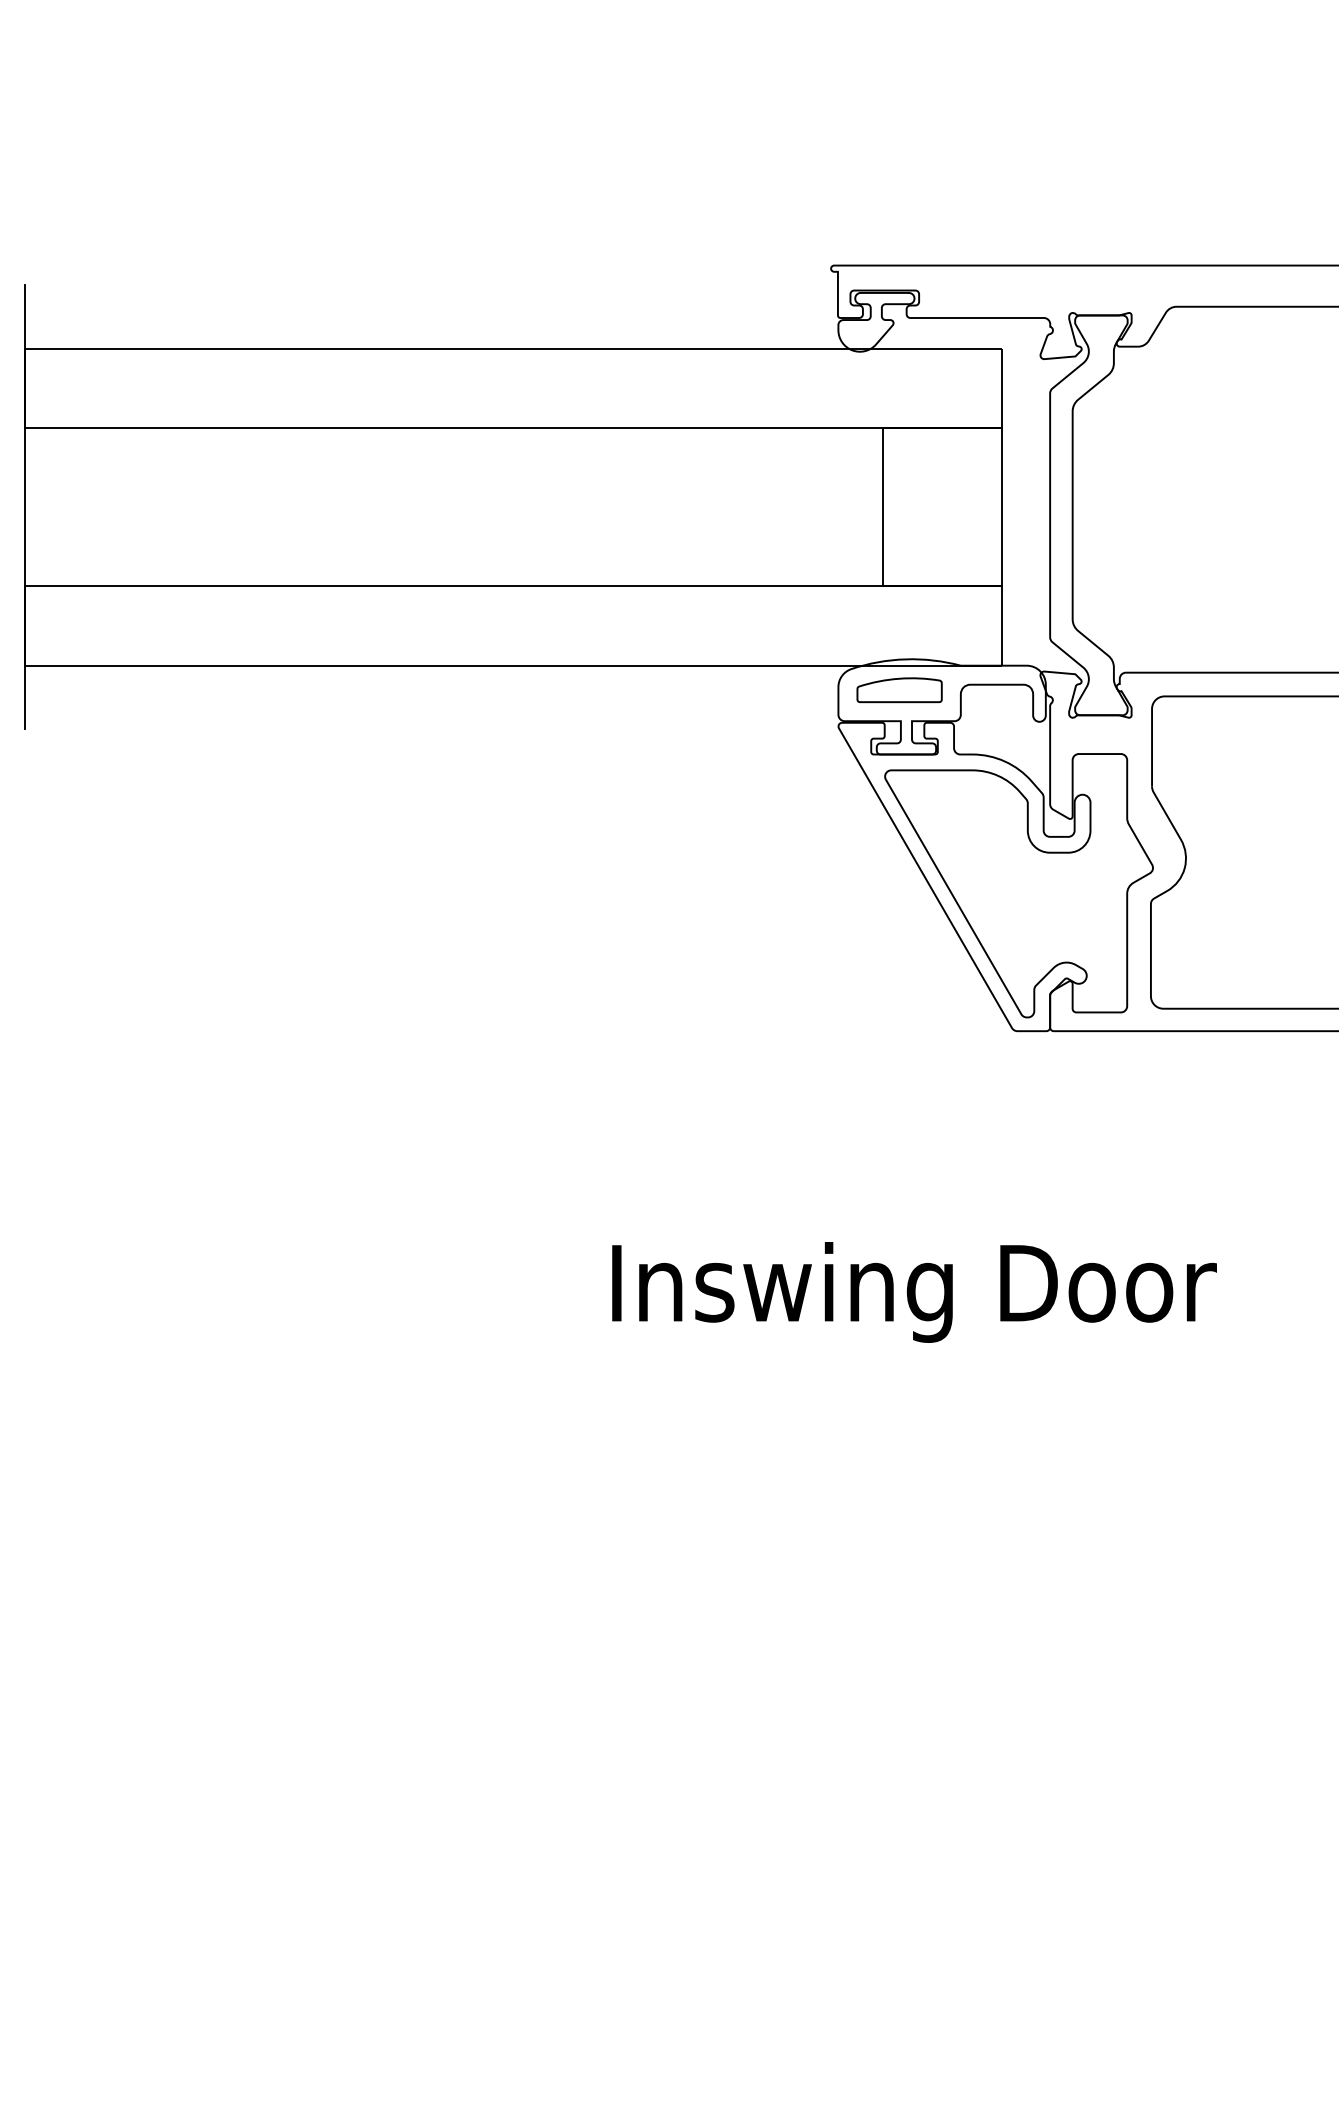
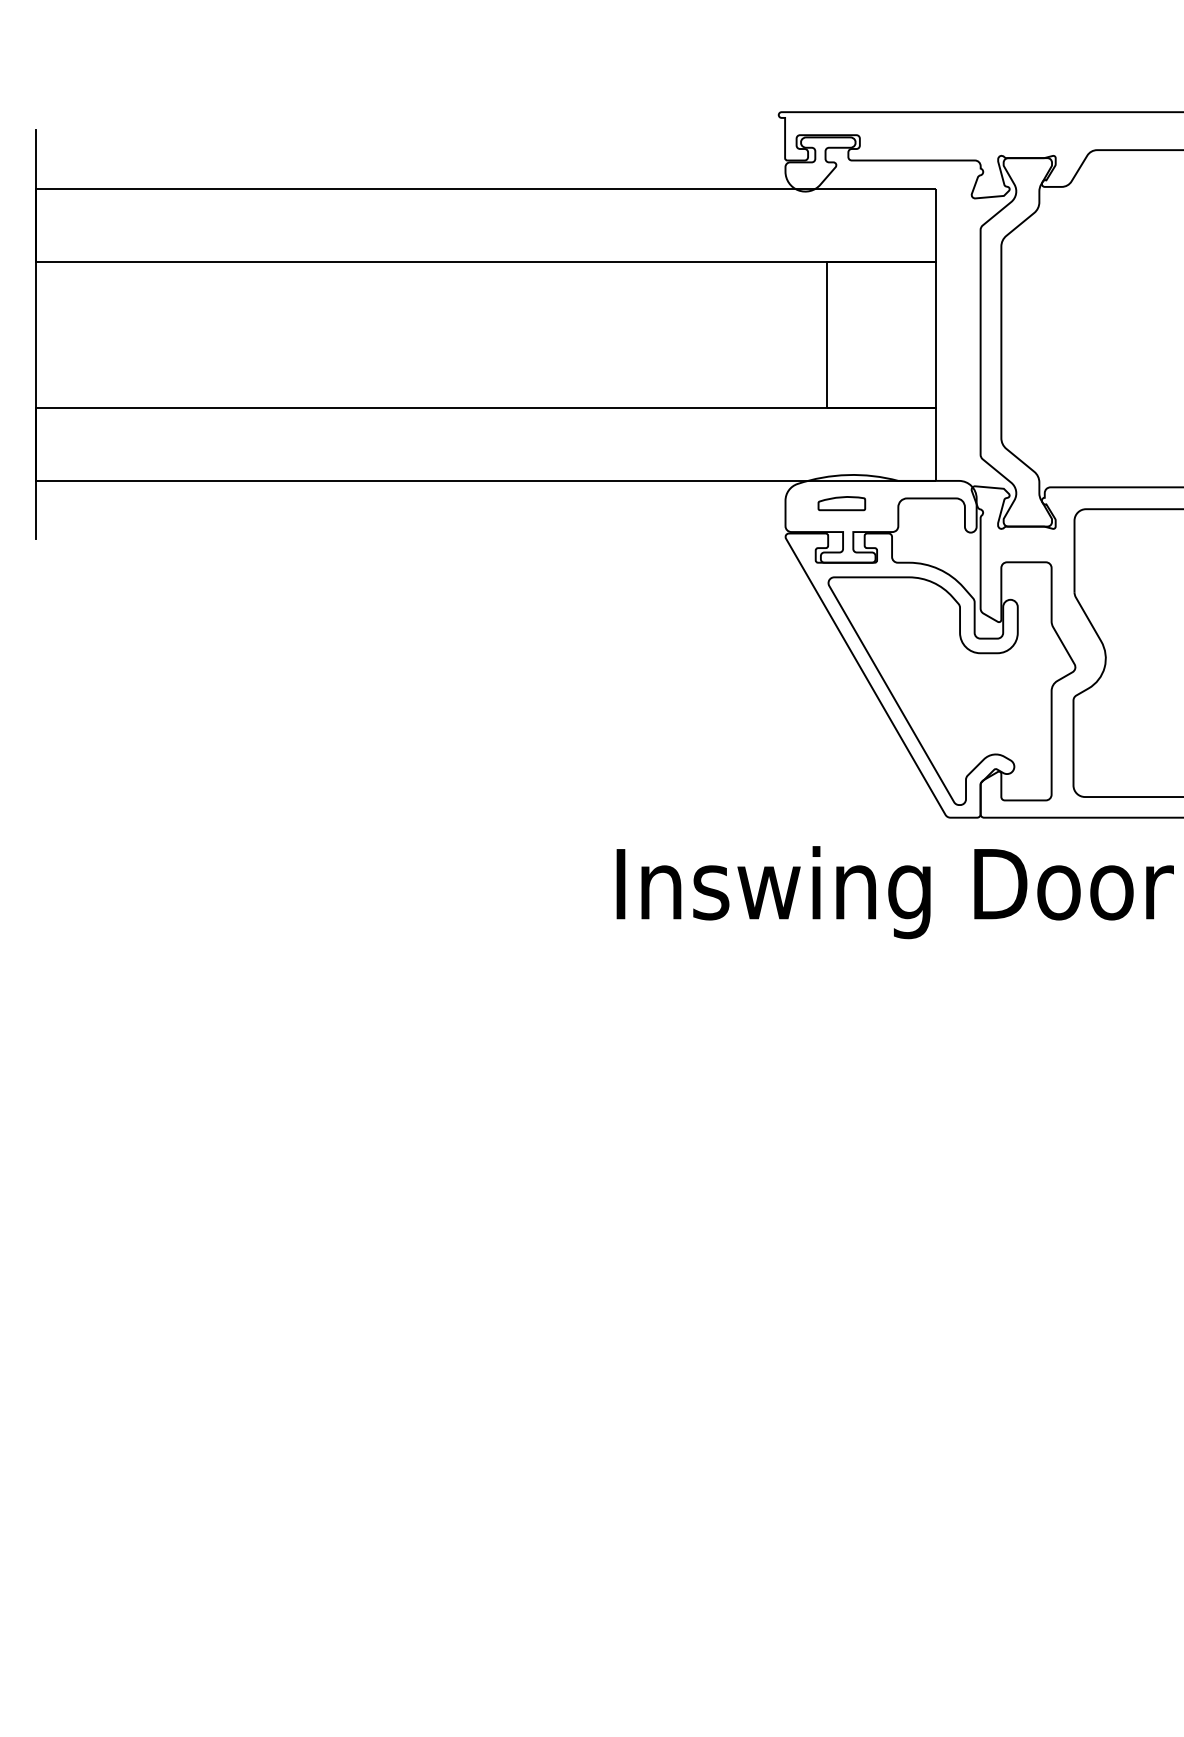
part: (899, 690) -> (841, 503), size x0.6
text: (914, 1292) -> (895, 892), moved

